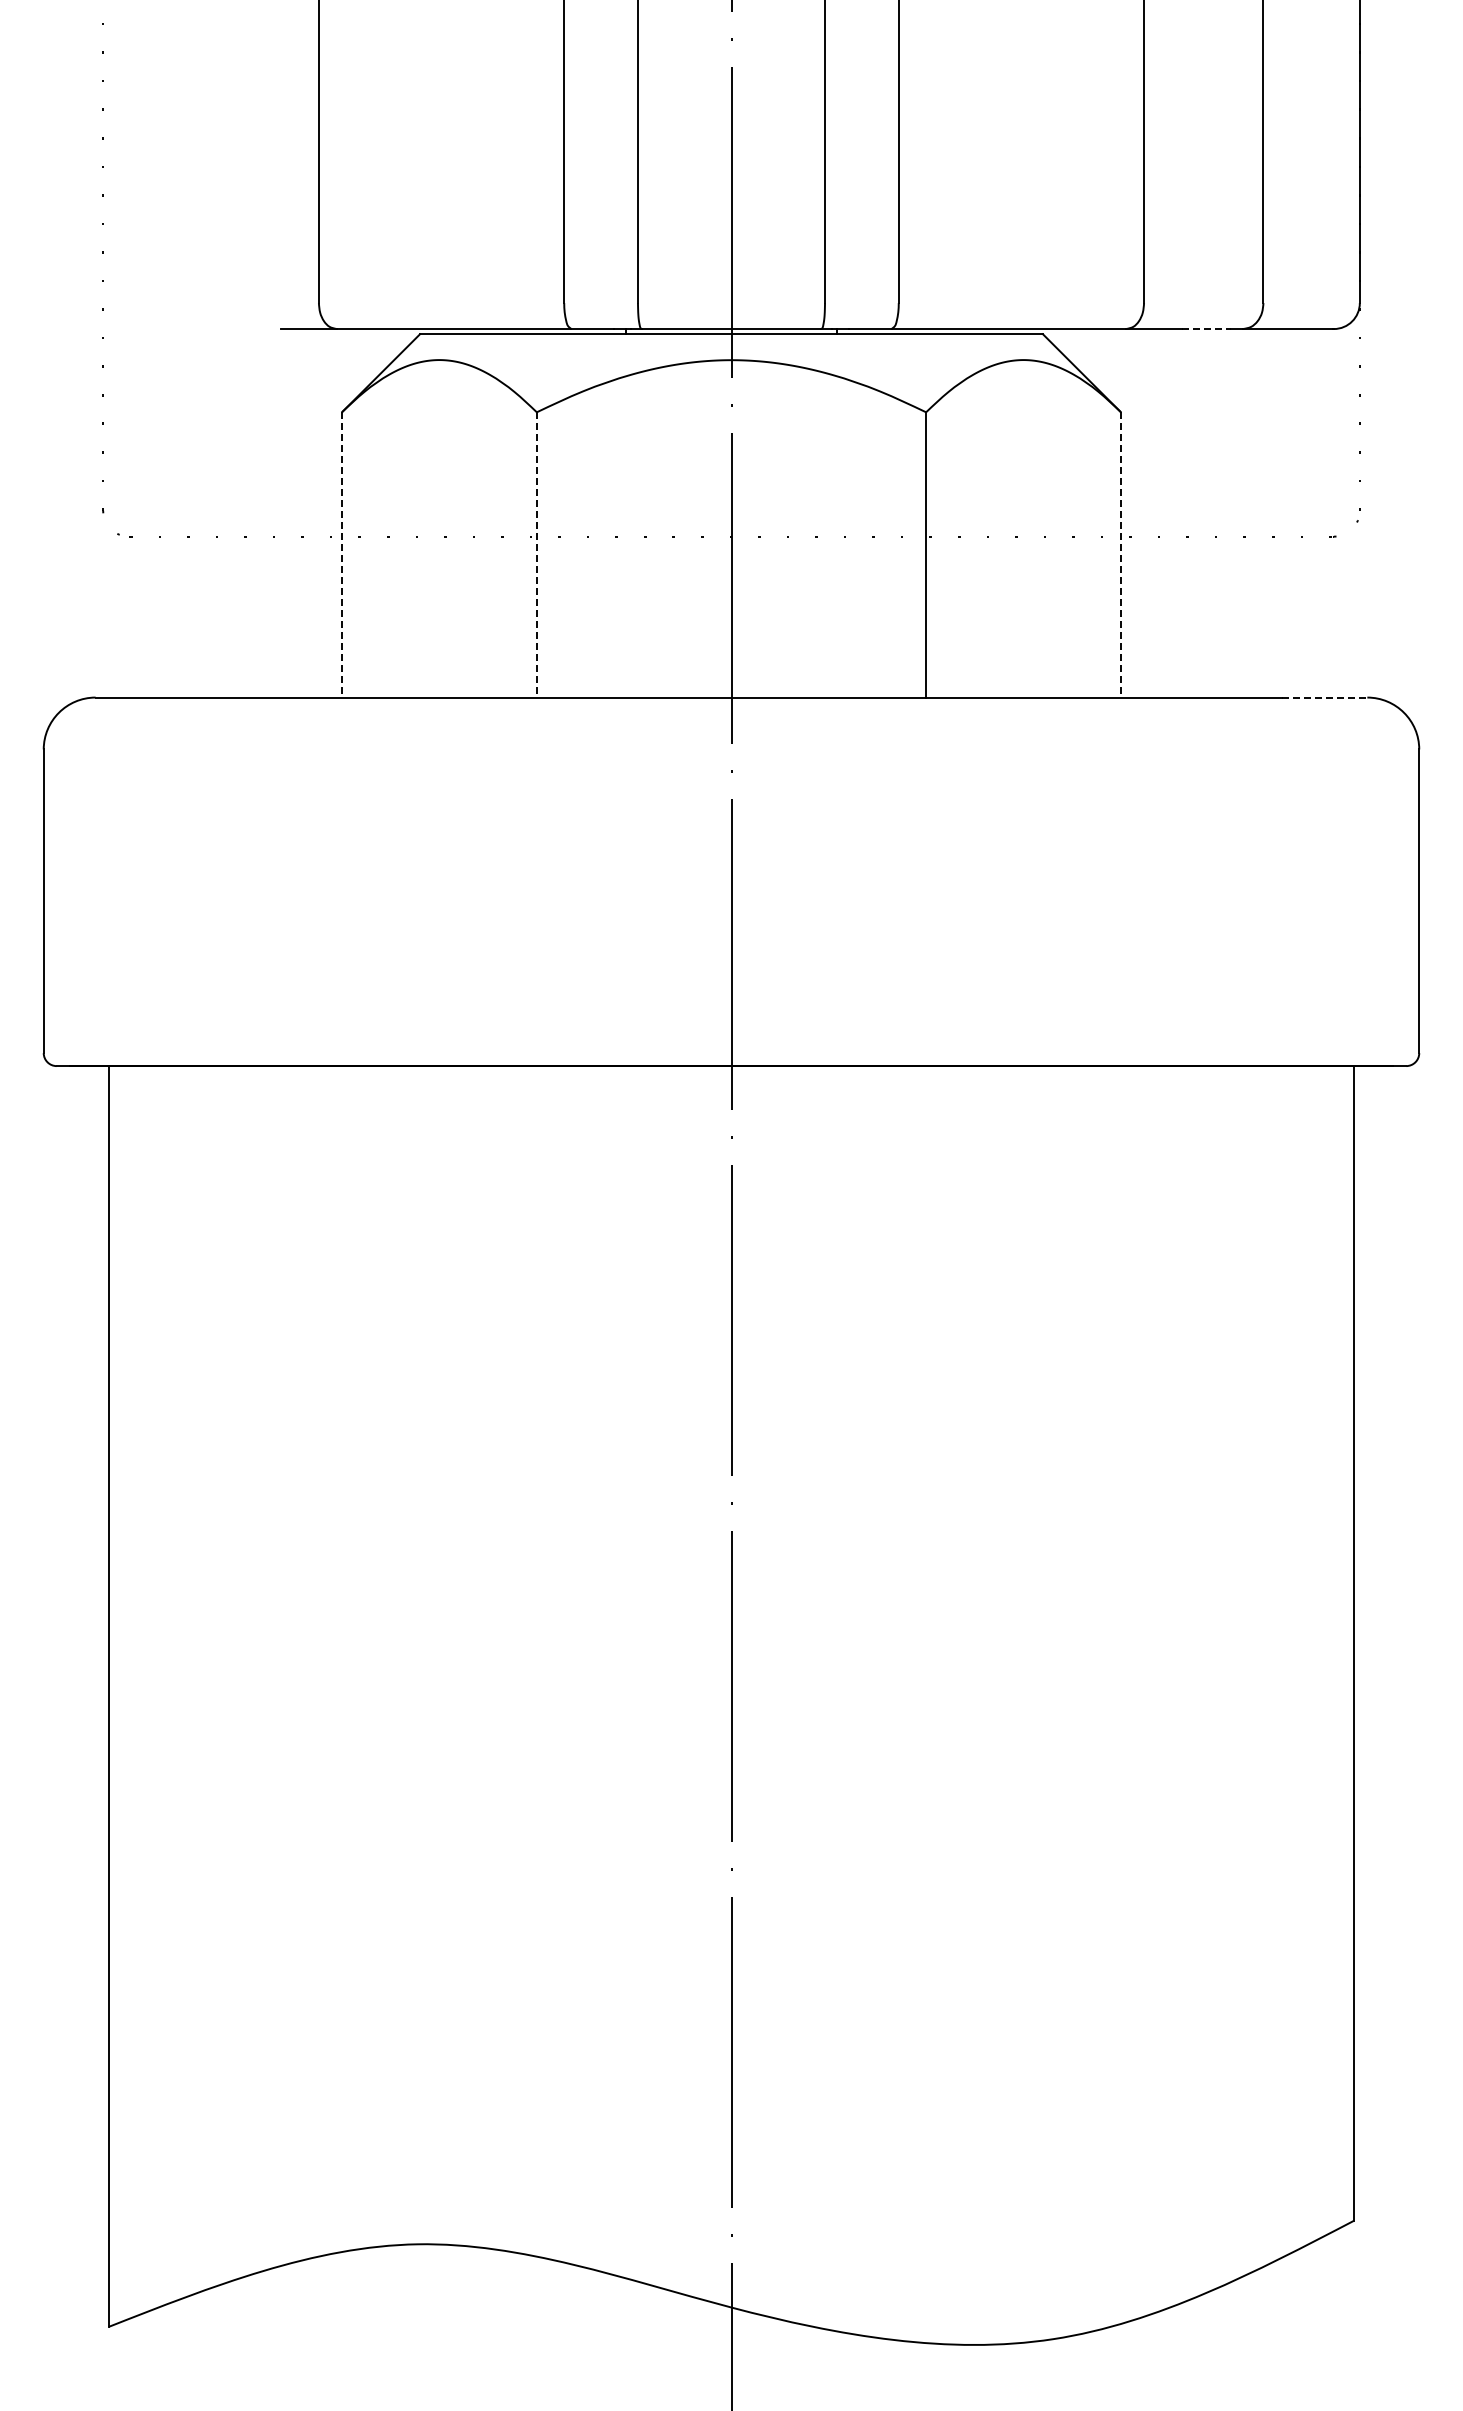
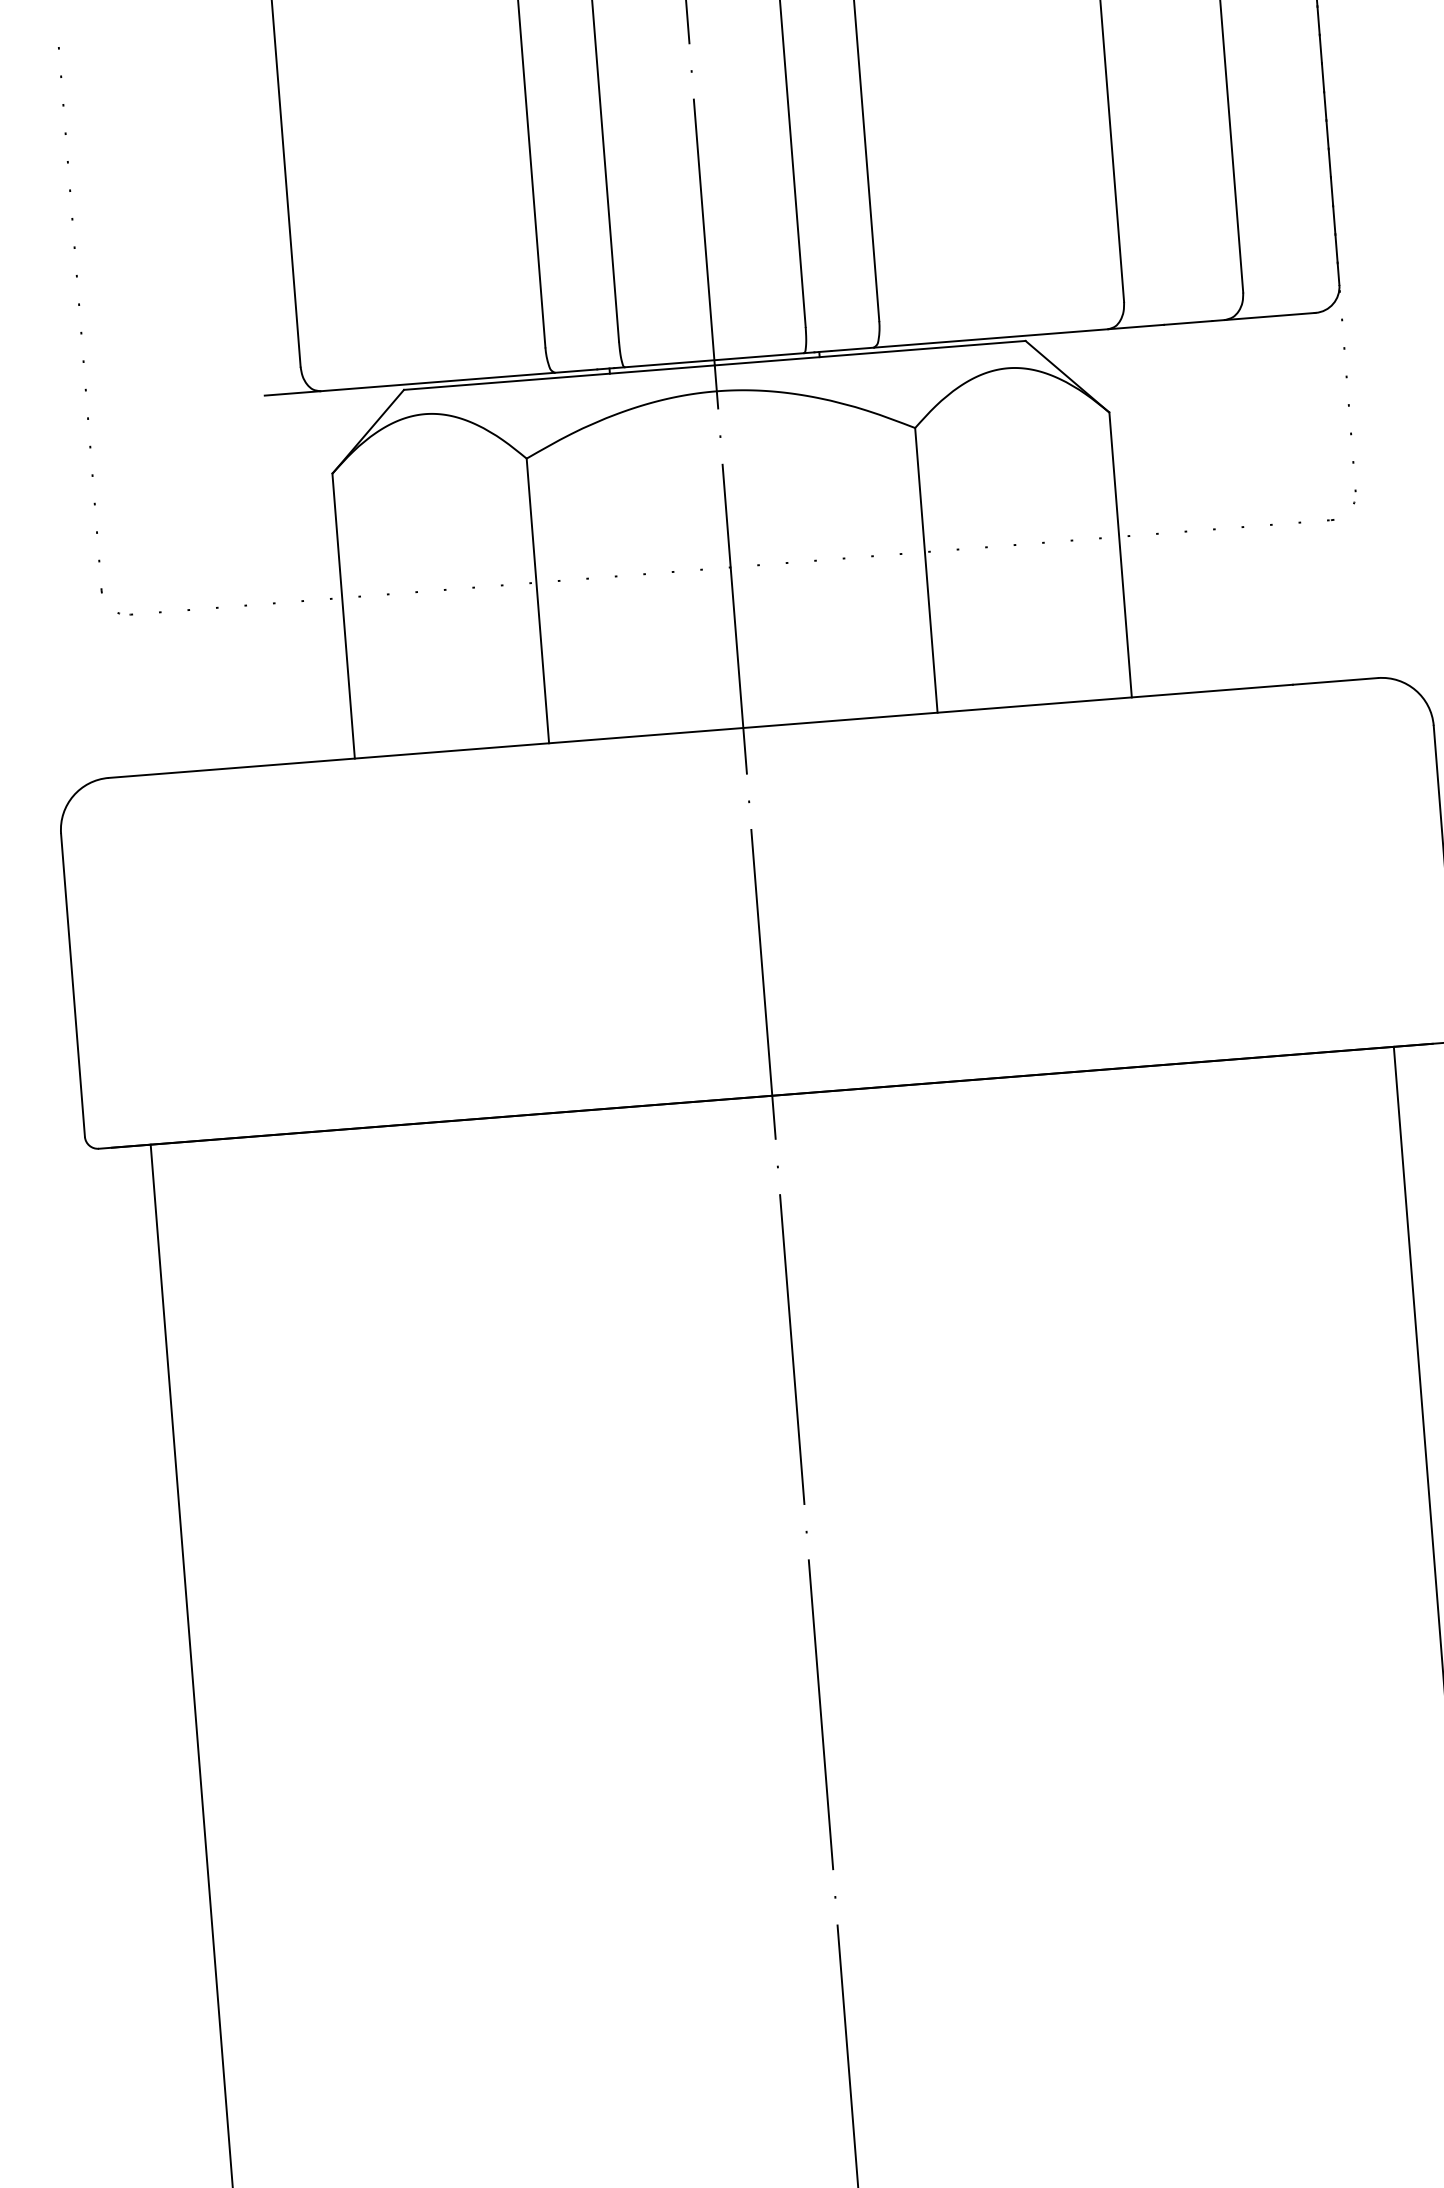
line: (1206, 329) -> (1188, 323), dashed -> solid
line: (342, 554) -> (343, 615), dashed -> solid
line: (536, 554) -> (537, 600), dashed -> solid
line: (1120, 554) -> (1120, 554), dashed -> solid
line: (1324, 697) -> (1335, 681), dashed -> solid

